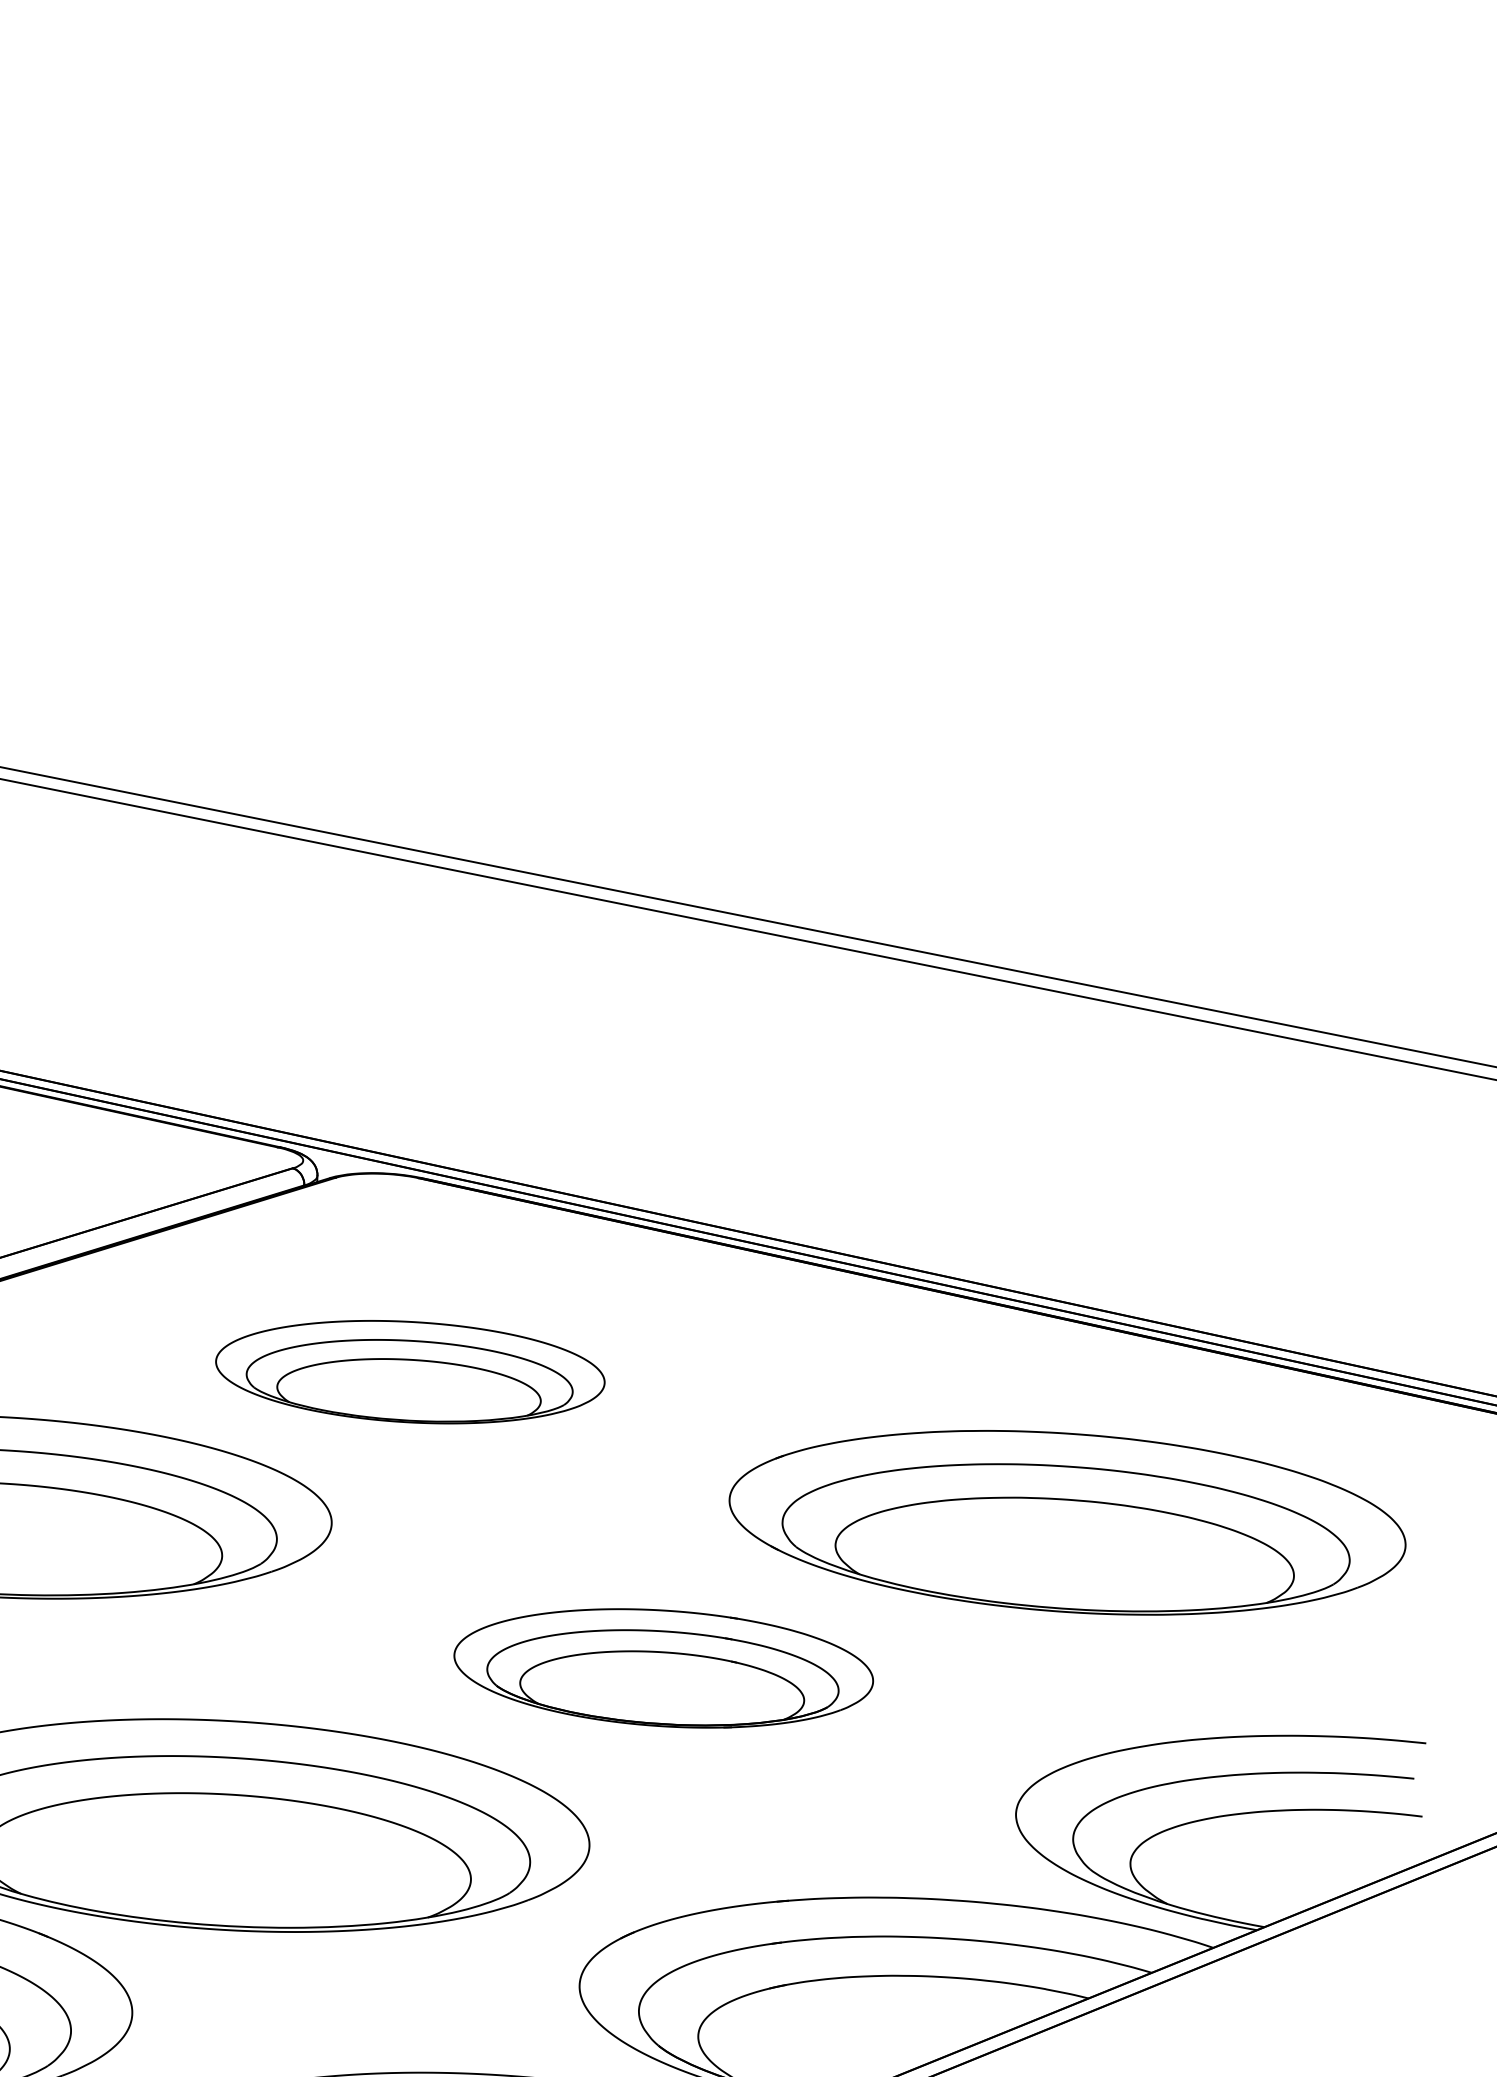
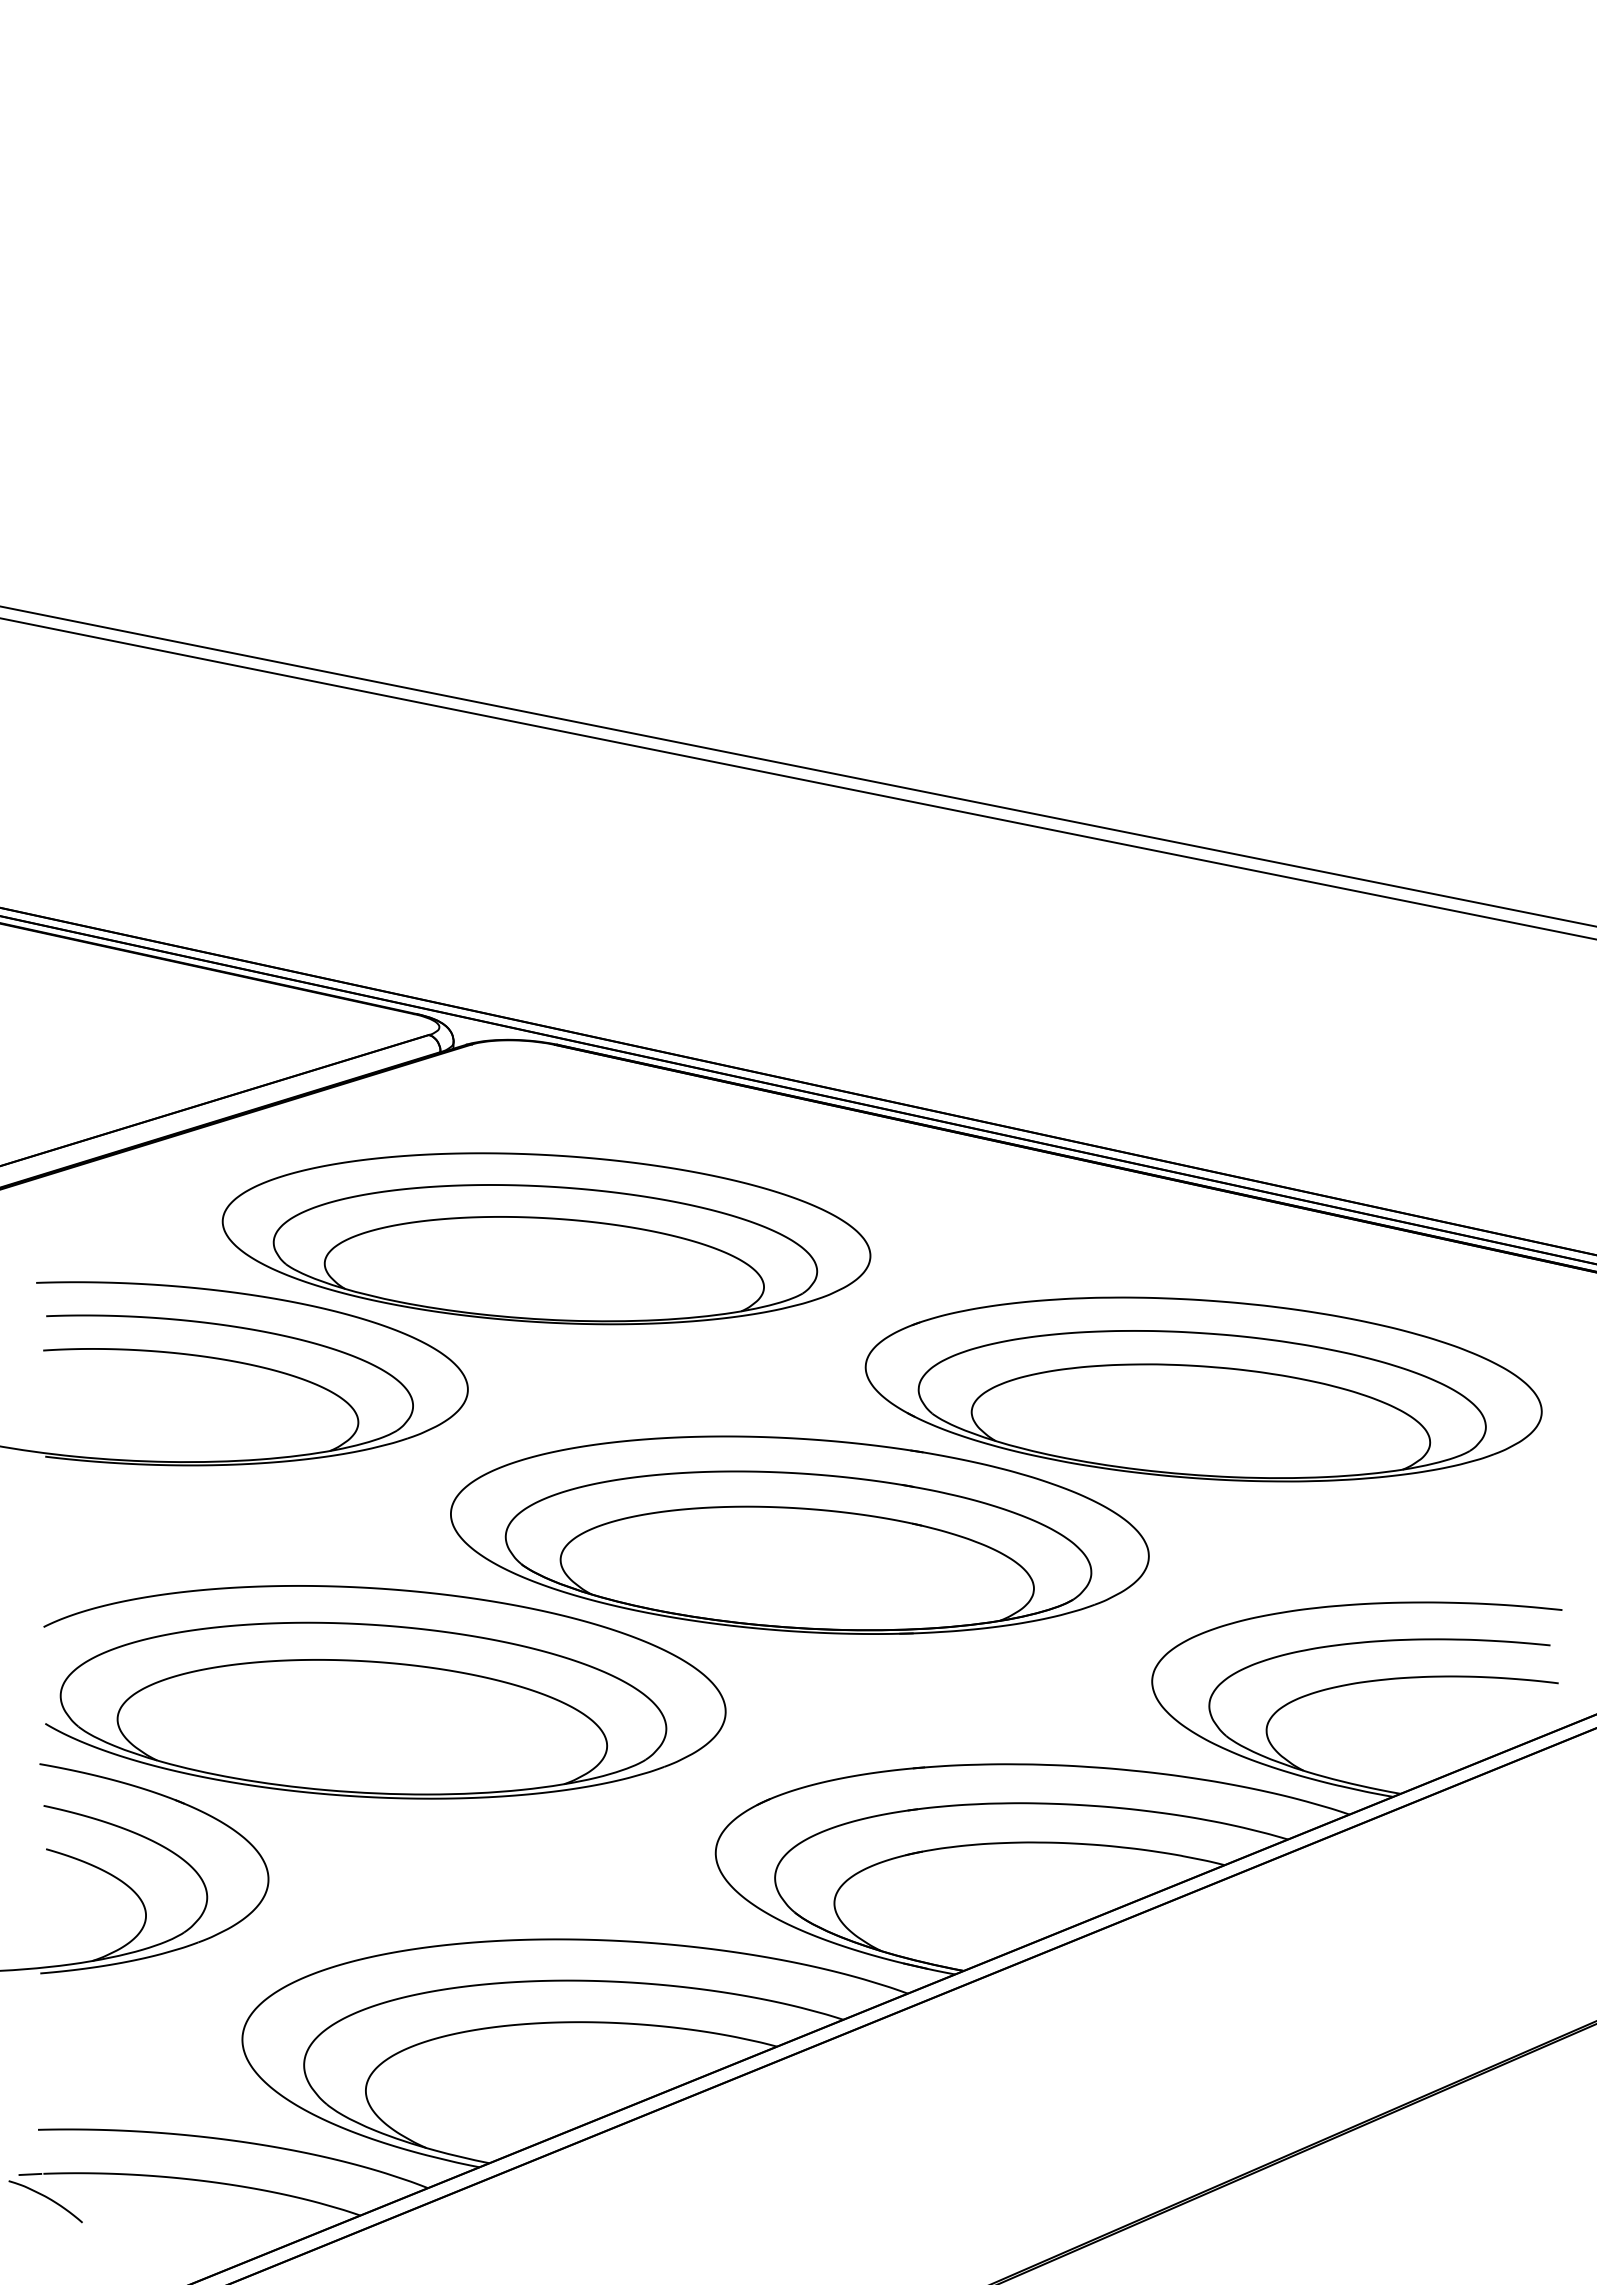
part: (410, 1371) -> (546, 1238), size x1.67
part: (663, 1667) -> (799, 1534), size x1.67

